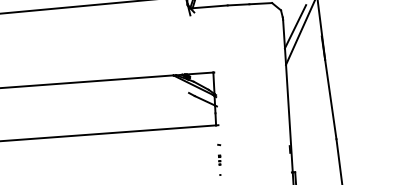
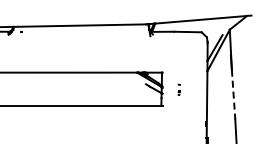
line: (330, 99) -> (233, 94), solid -> dashed
part: (218, 152) -> (178, 89), moved

